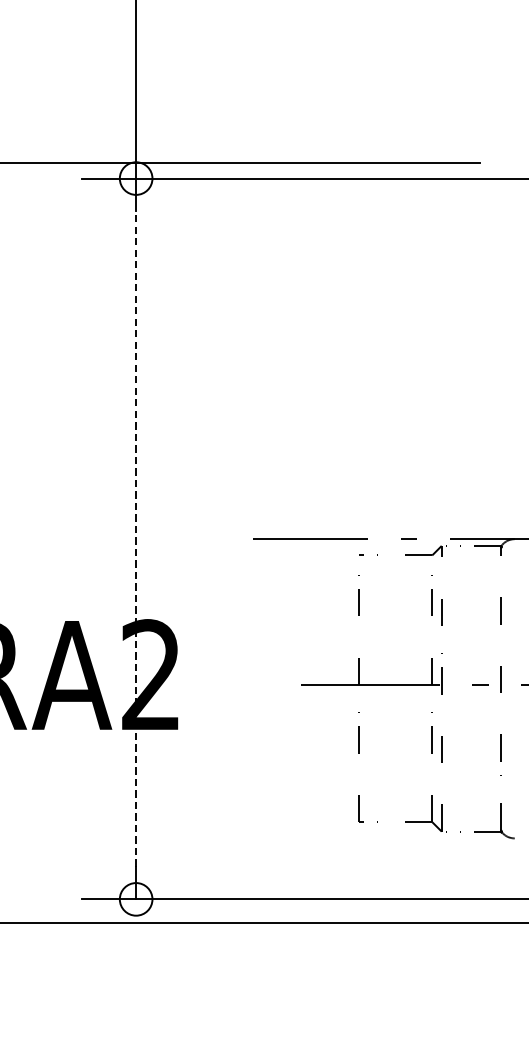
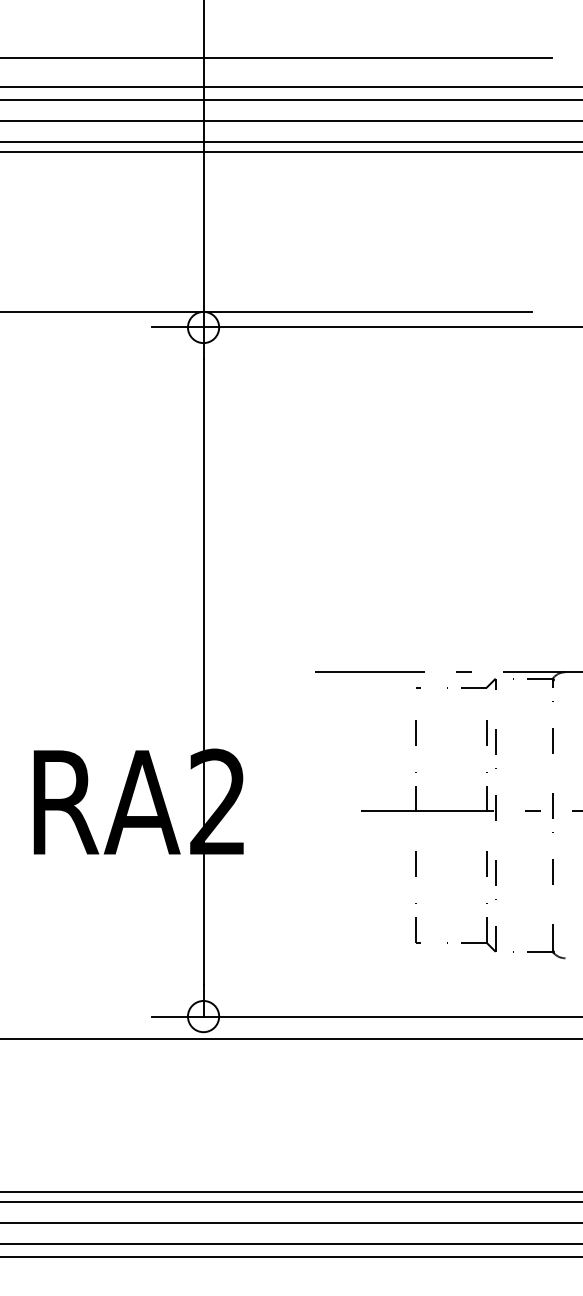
line: (136, 538) -> (203, 671), dashed -> solid

